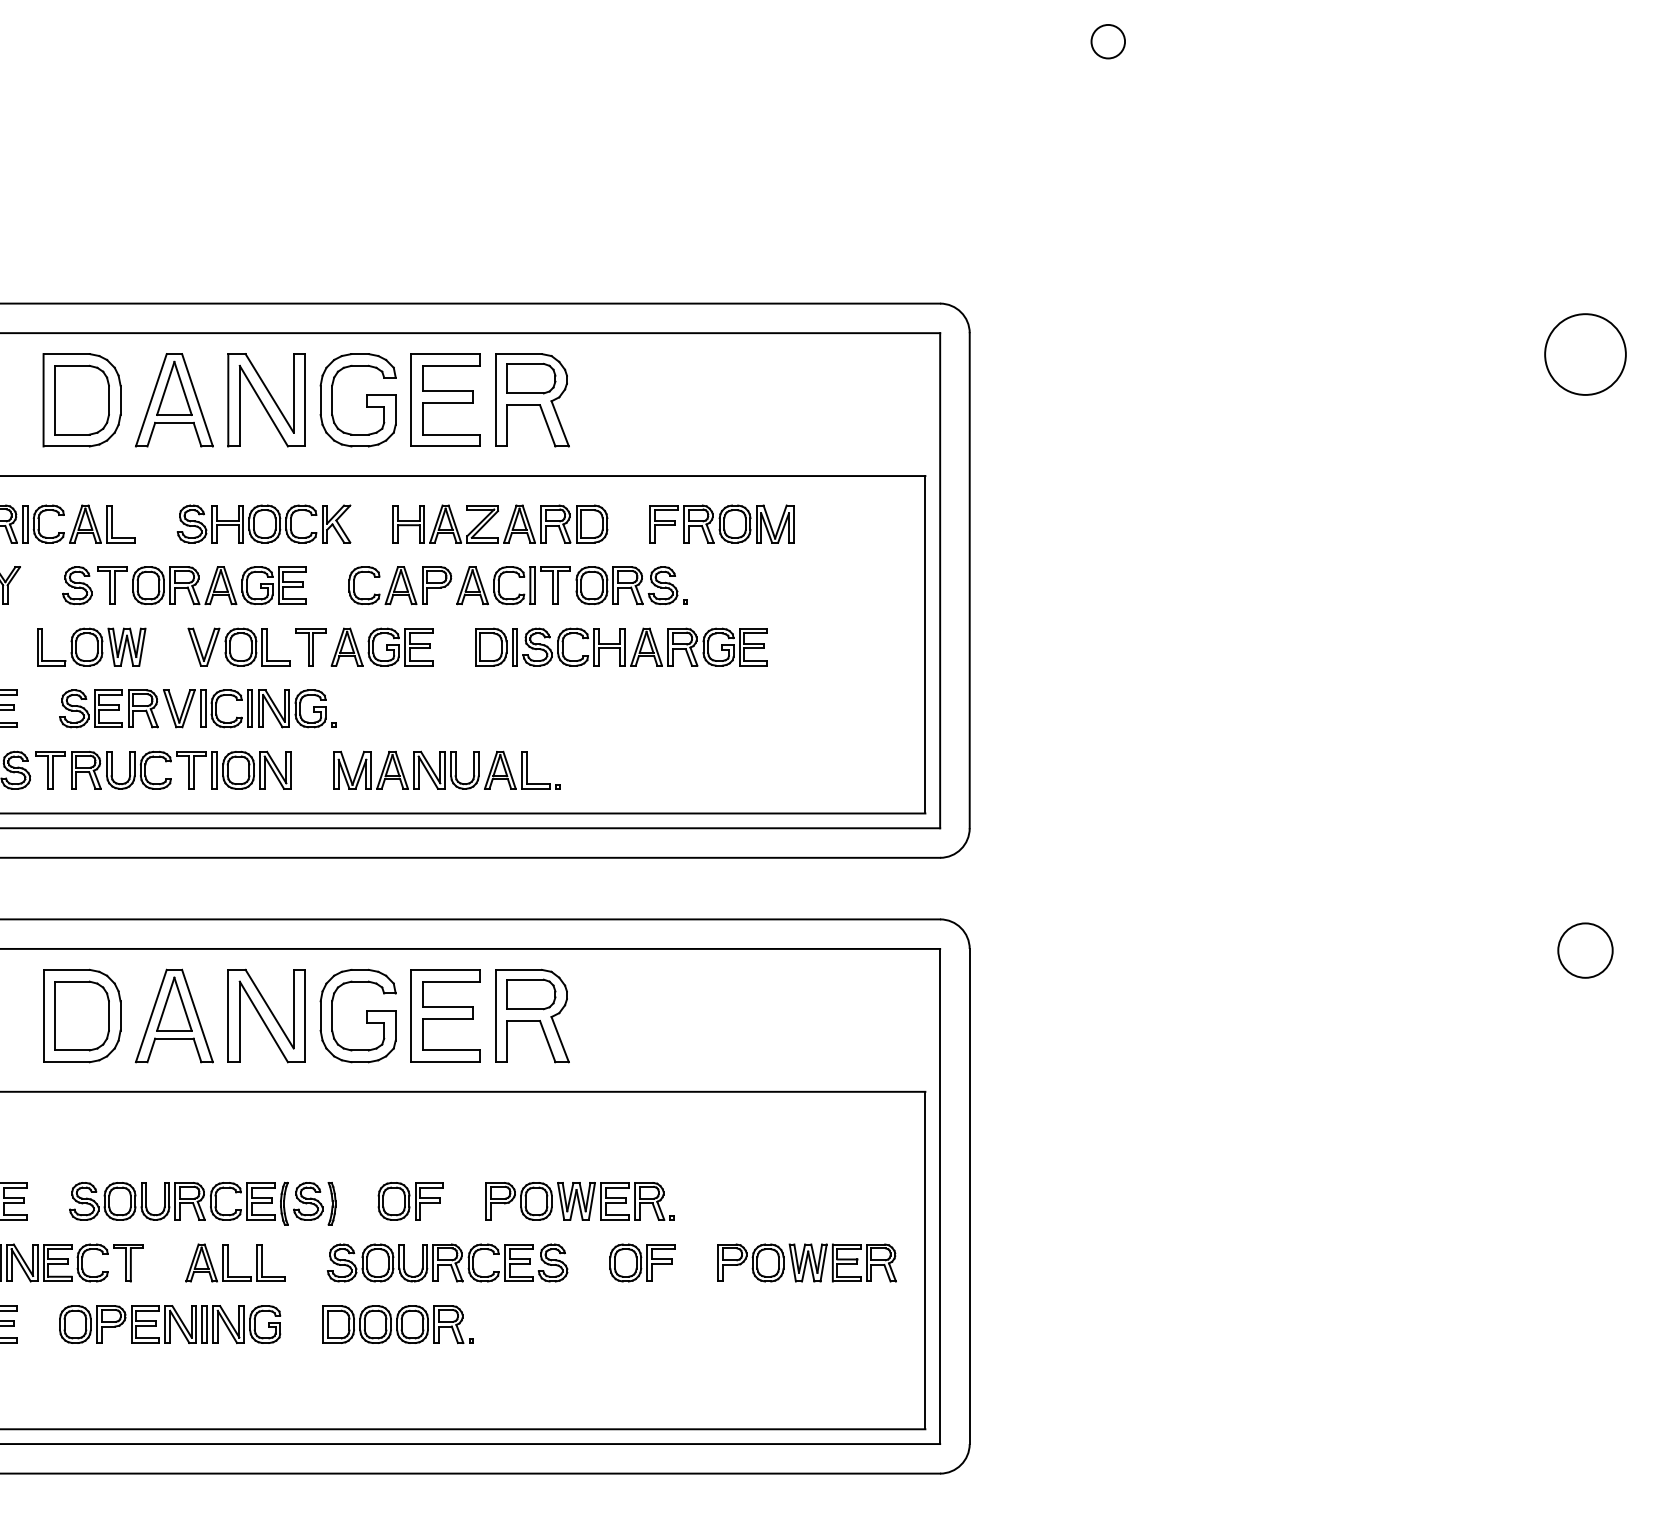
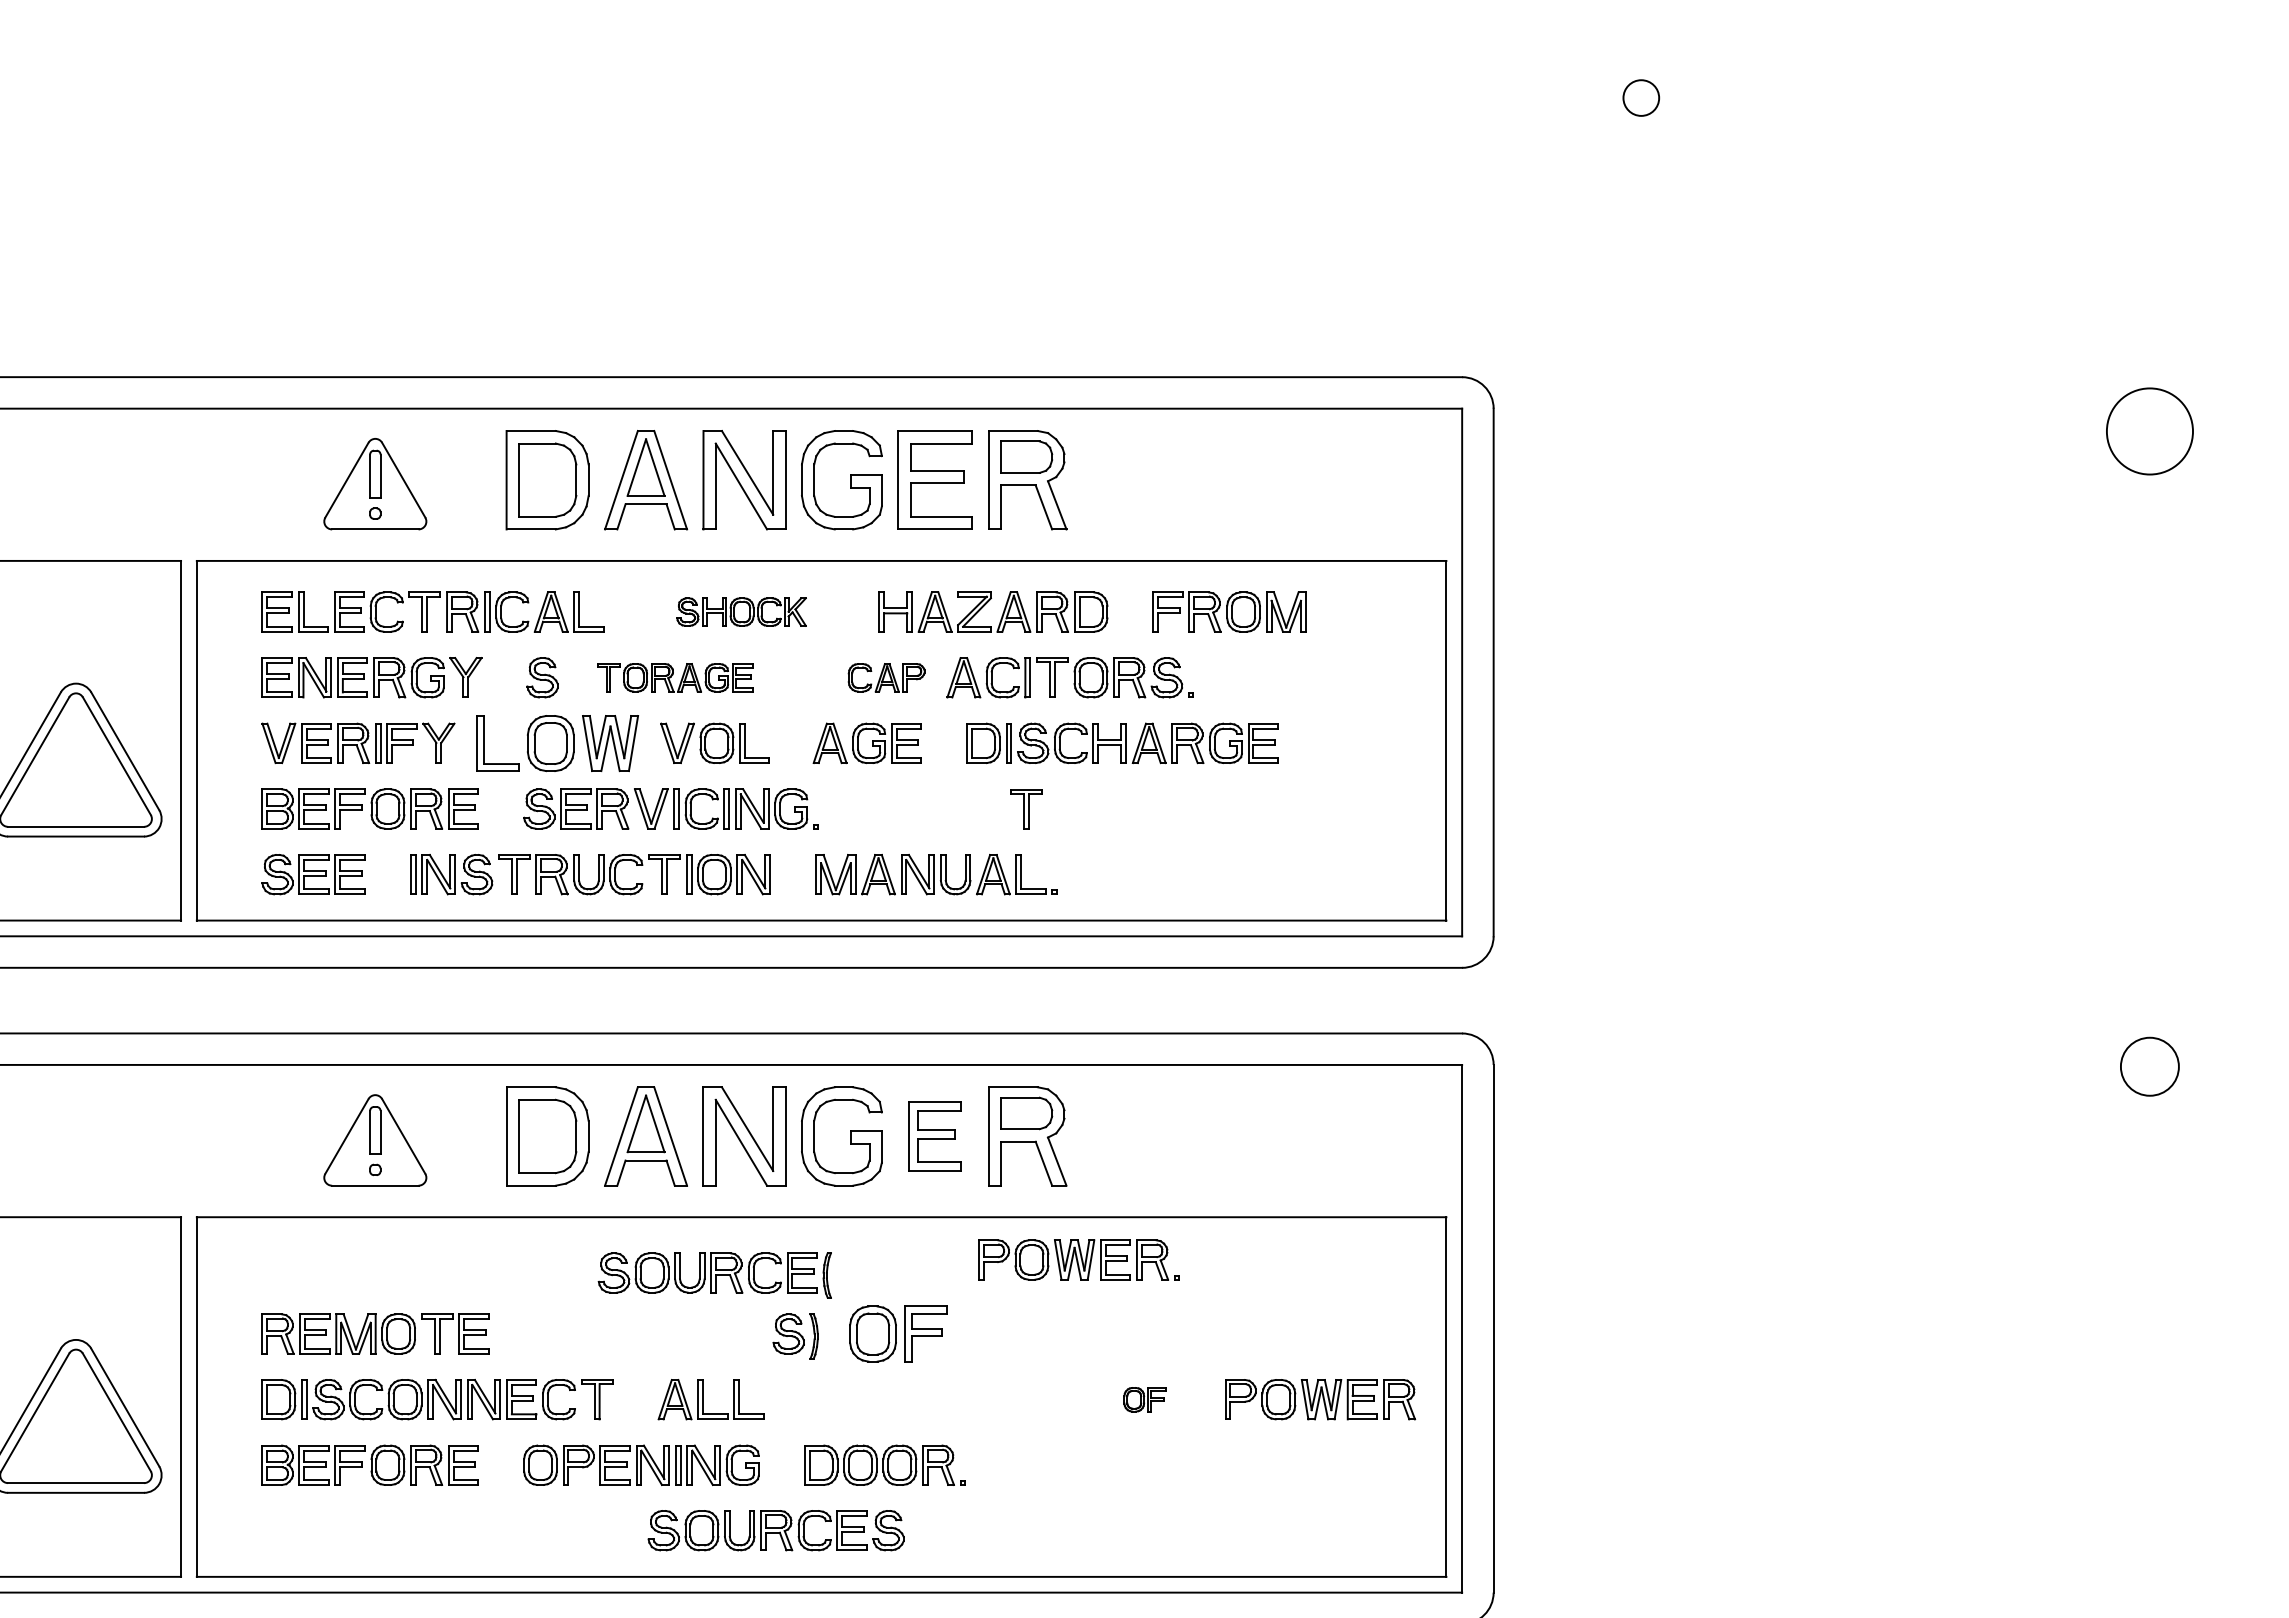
part: (263, 523) -> (741, 611), size x0.7
part: (202, 585) -> (675, 677), size x0.7
part: (400, 585) -> (886, 677), size x0.7
part: (91, 646) -> (557, 742), size x1.4
part: (310, 647) -> (1026, 809), moved
part: (445, 1016) -> (934, 1136), size x0.7
part: (410, 1200) -> (897, 1333), size x1.4
part: (580, 1200) -> (1078, 1259), moved
part: (178, 1203) -> (714, 1275), moved
part: (446, 1262) -> (775, 1530), moved
part: (642, 1262) -> (1144, 1399), size x0.6

